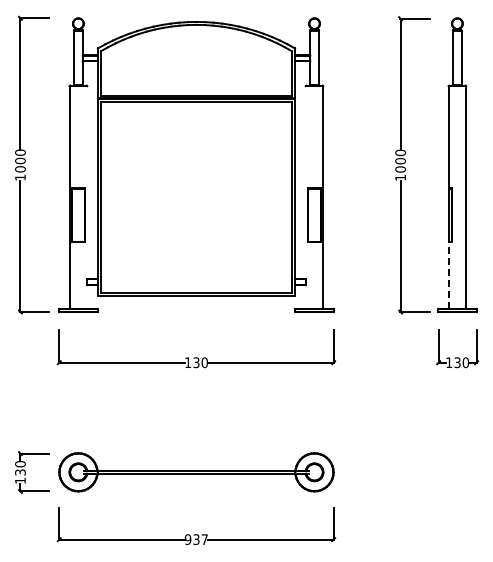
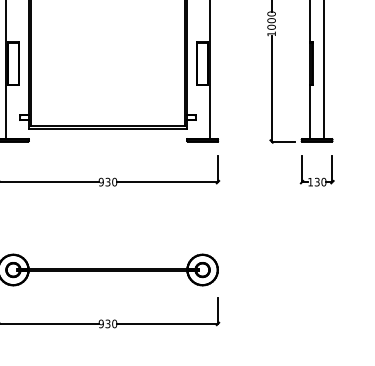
line: (448, 274) -> (310, 111), dashed -> solid
text: (187, 362) -> (100, 181), 130 -> 930
text: (204, 539) -> (114, 323), 937 -> 930

